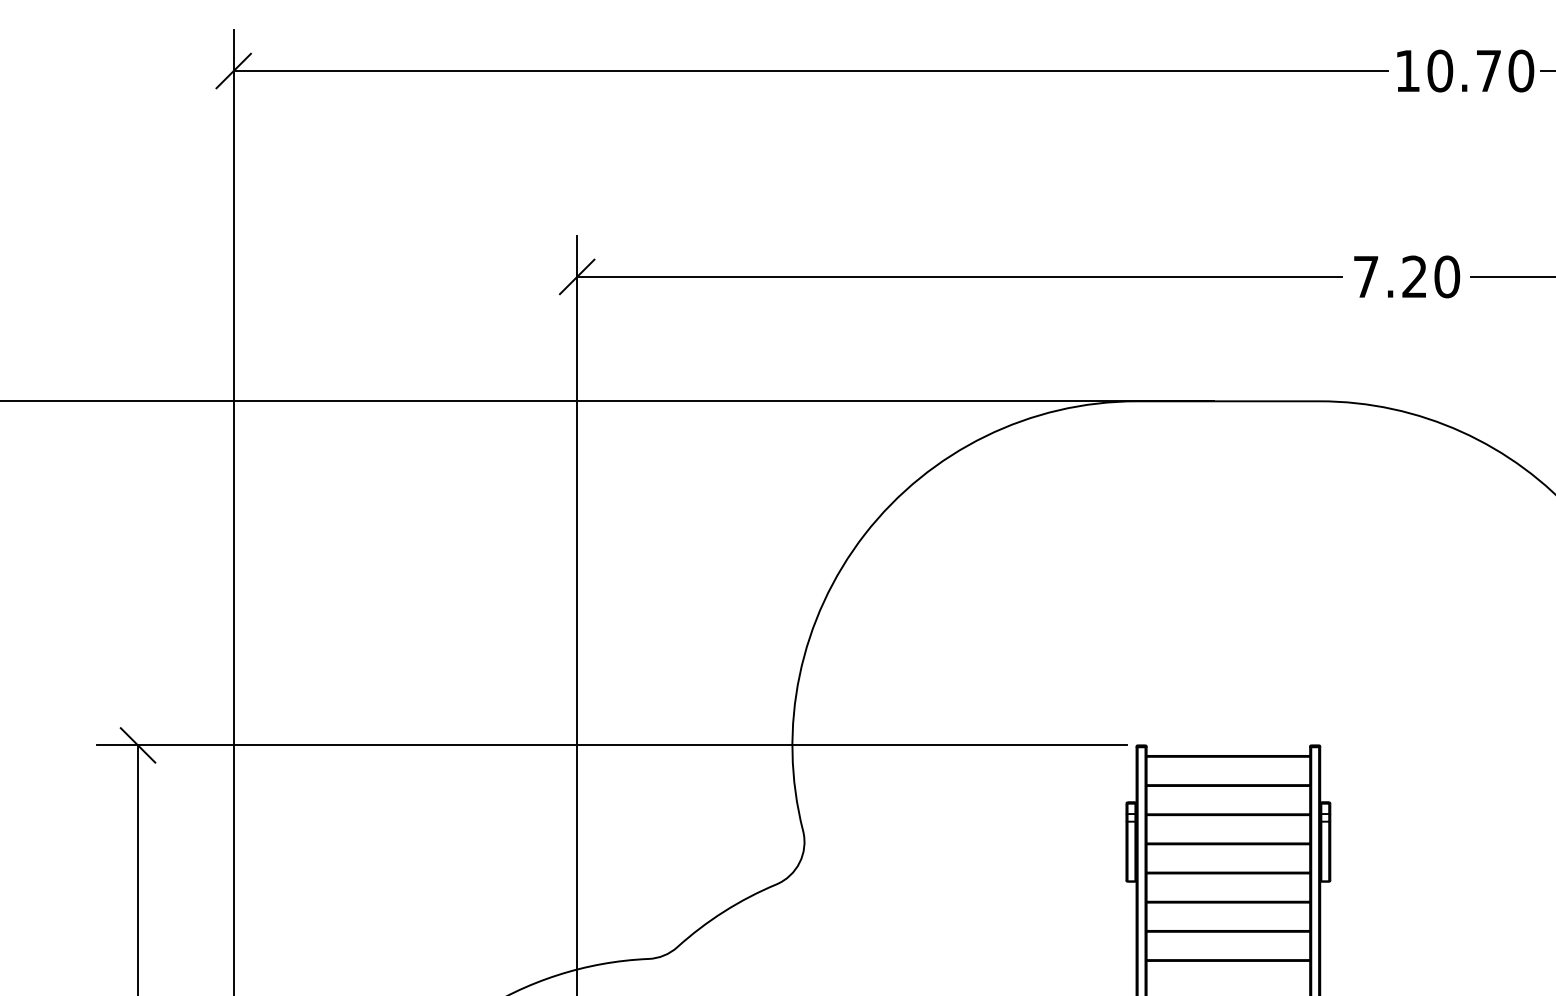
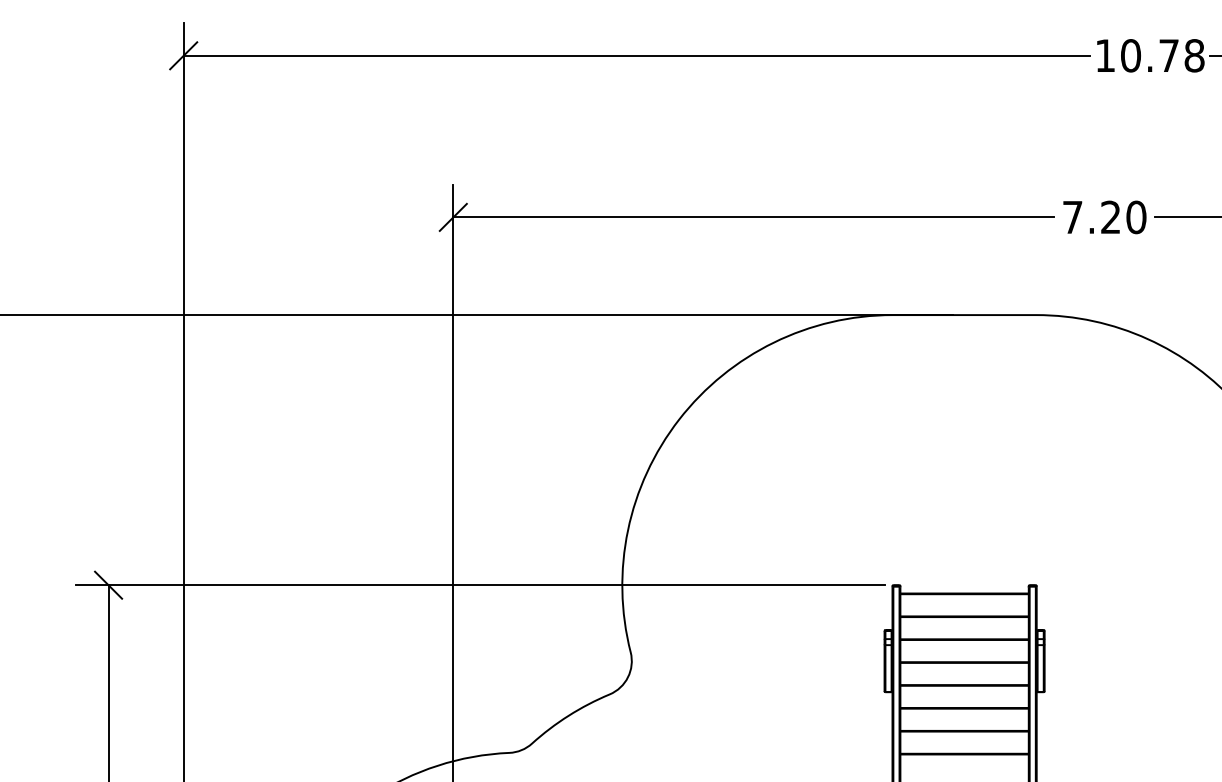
text: (1521, 70) -> (1194, 55), 10.70 -> 10.78

